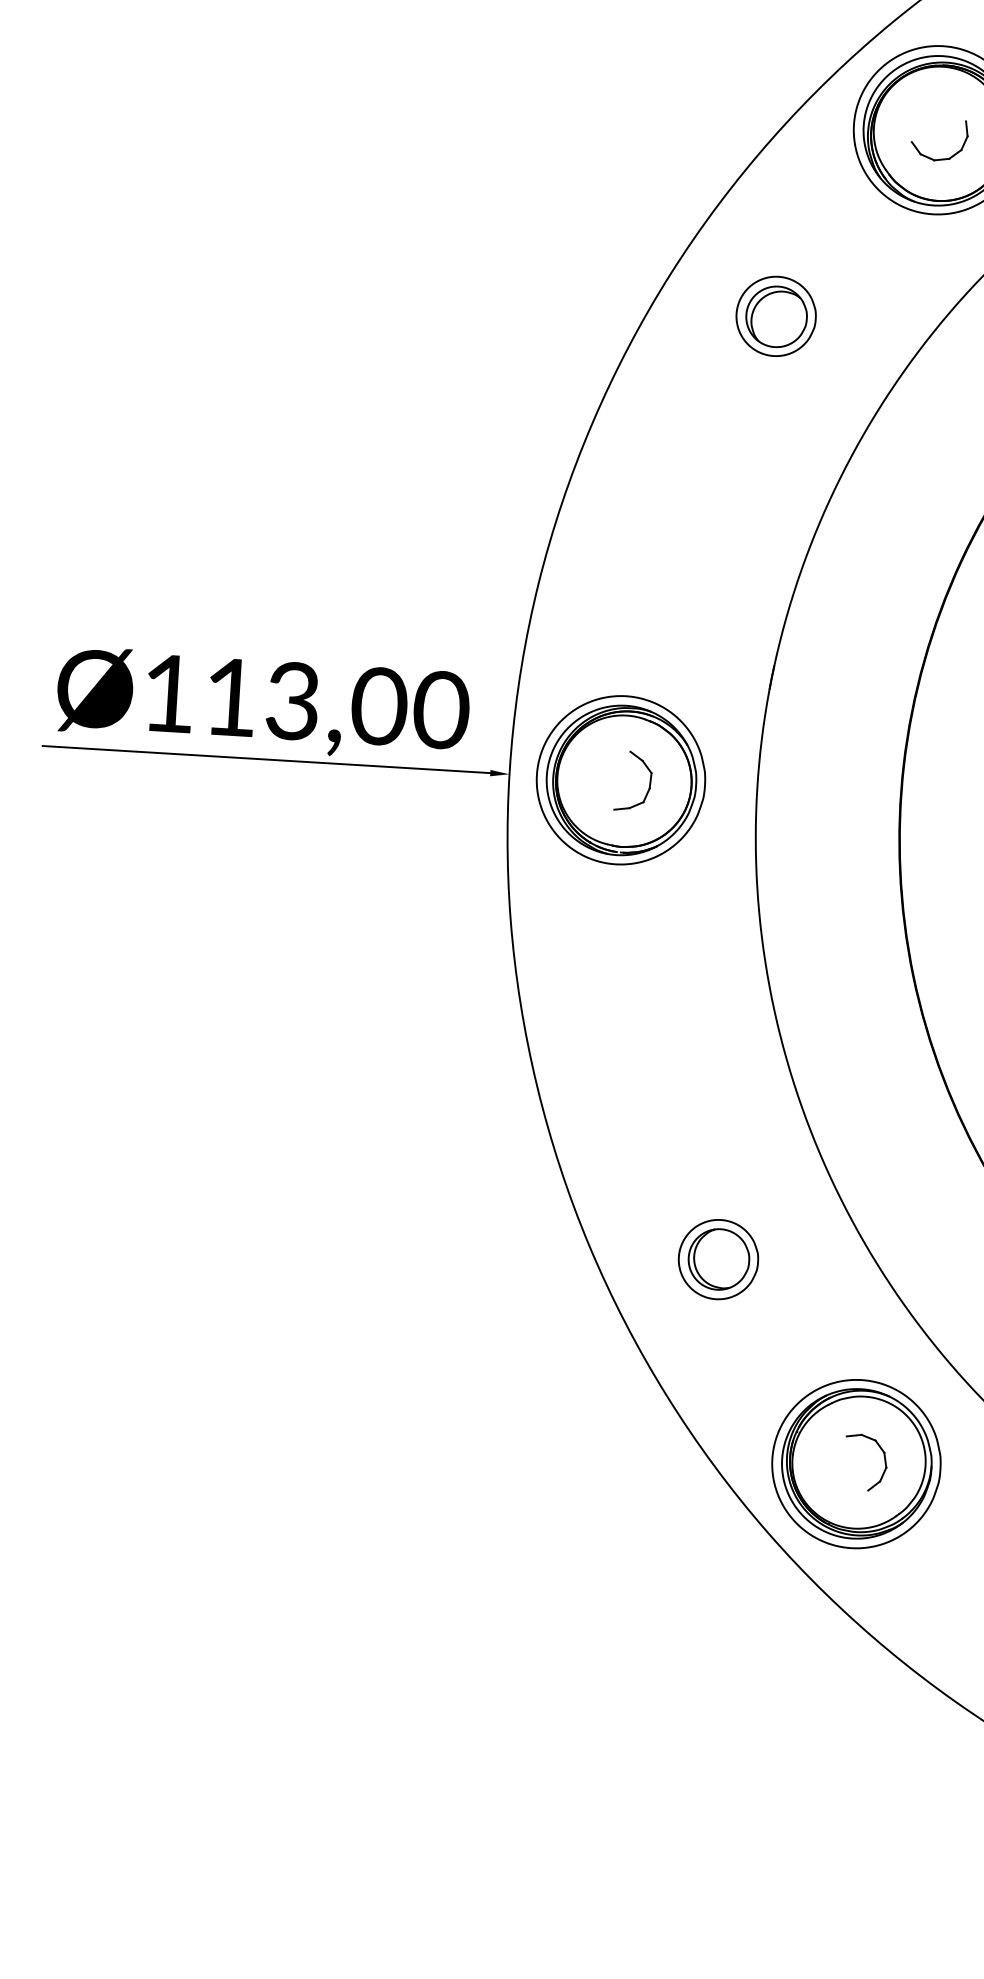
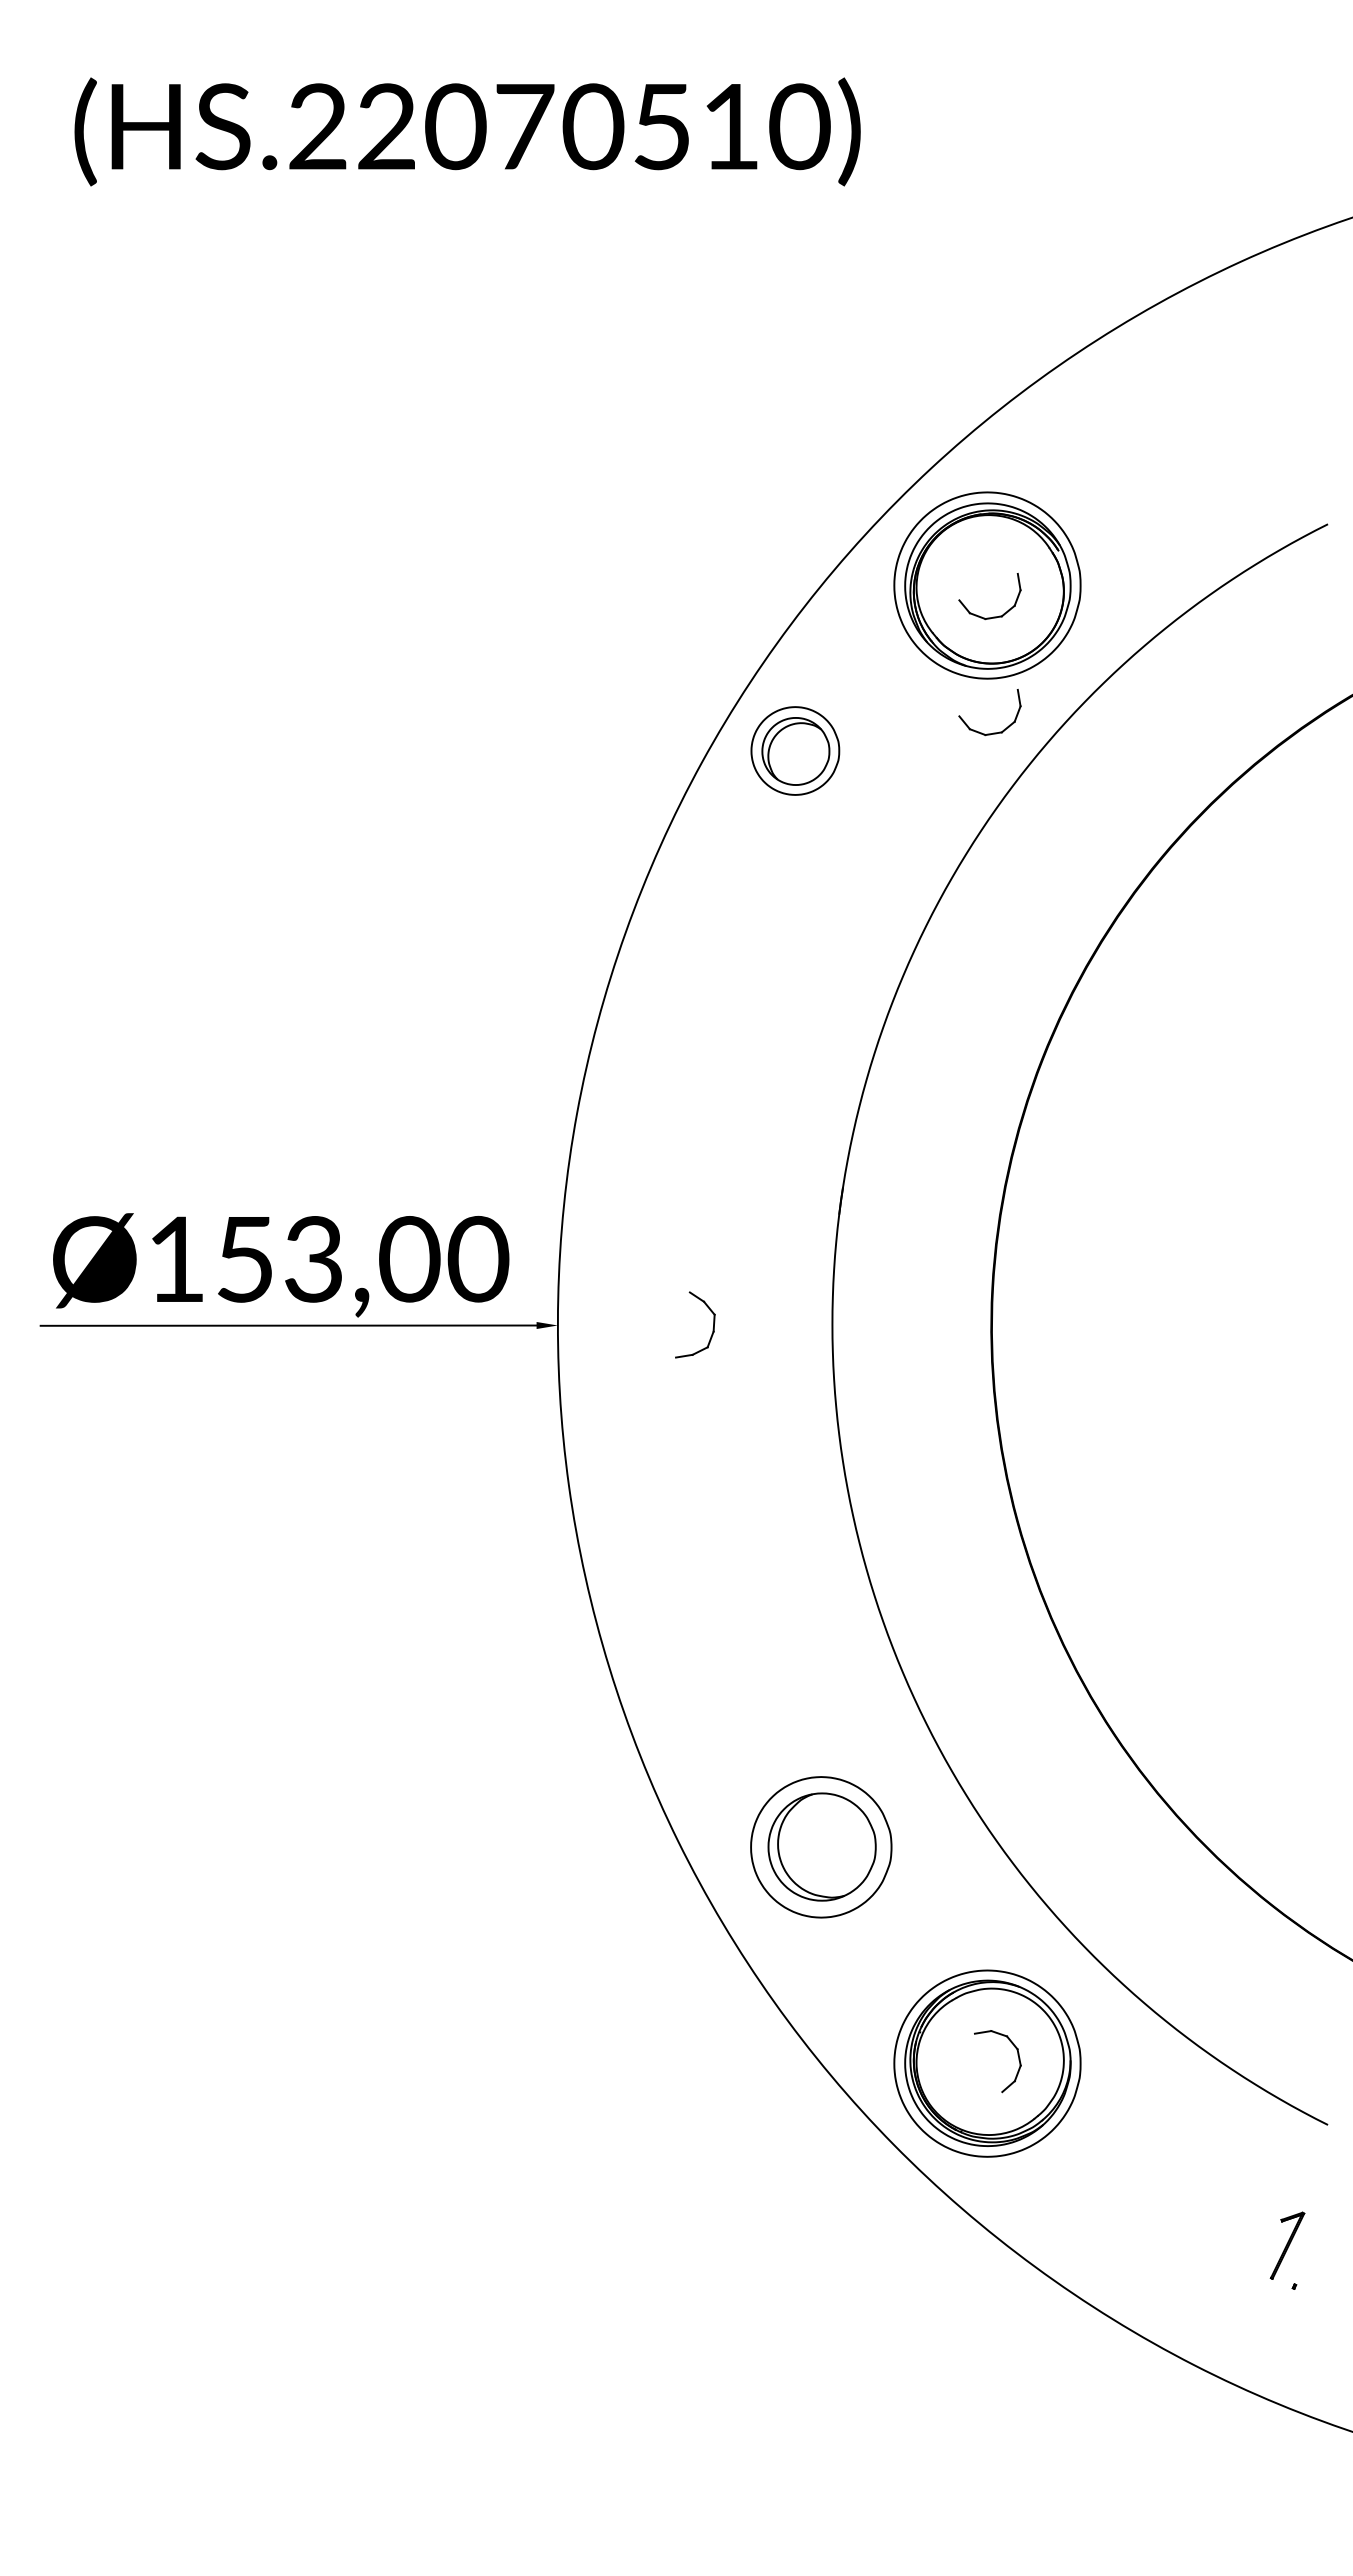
part: (935, 263) -> (993, 732), added
part: (776, 315) -> (795, 750), moved
text: (230, 697) -> (244, 1259), Ø113,00 -> Ø153,00
part: (621, 780) -> (681, 1324), removed
part: (718, 1258) -> (821, 1846), size x1.6

